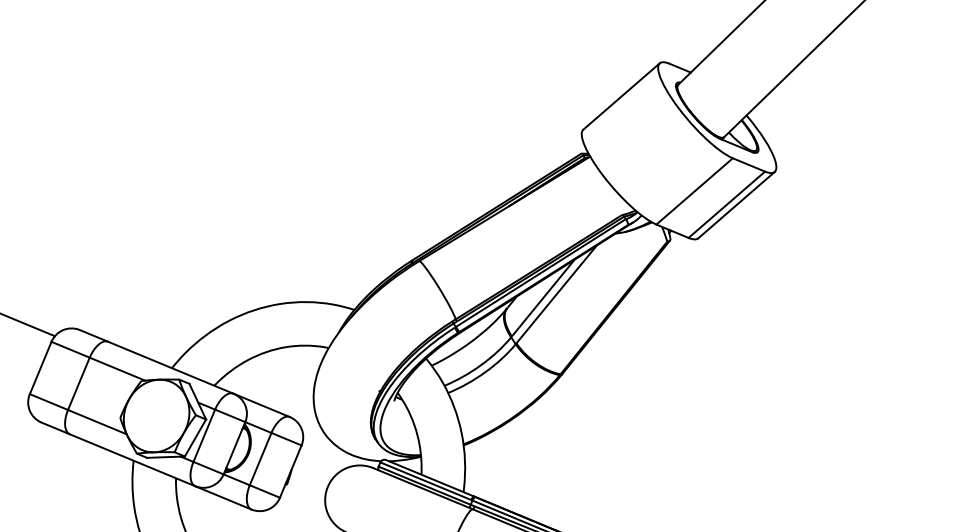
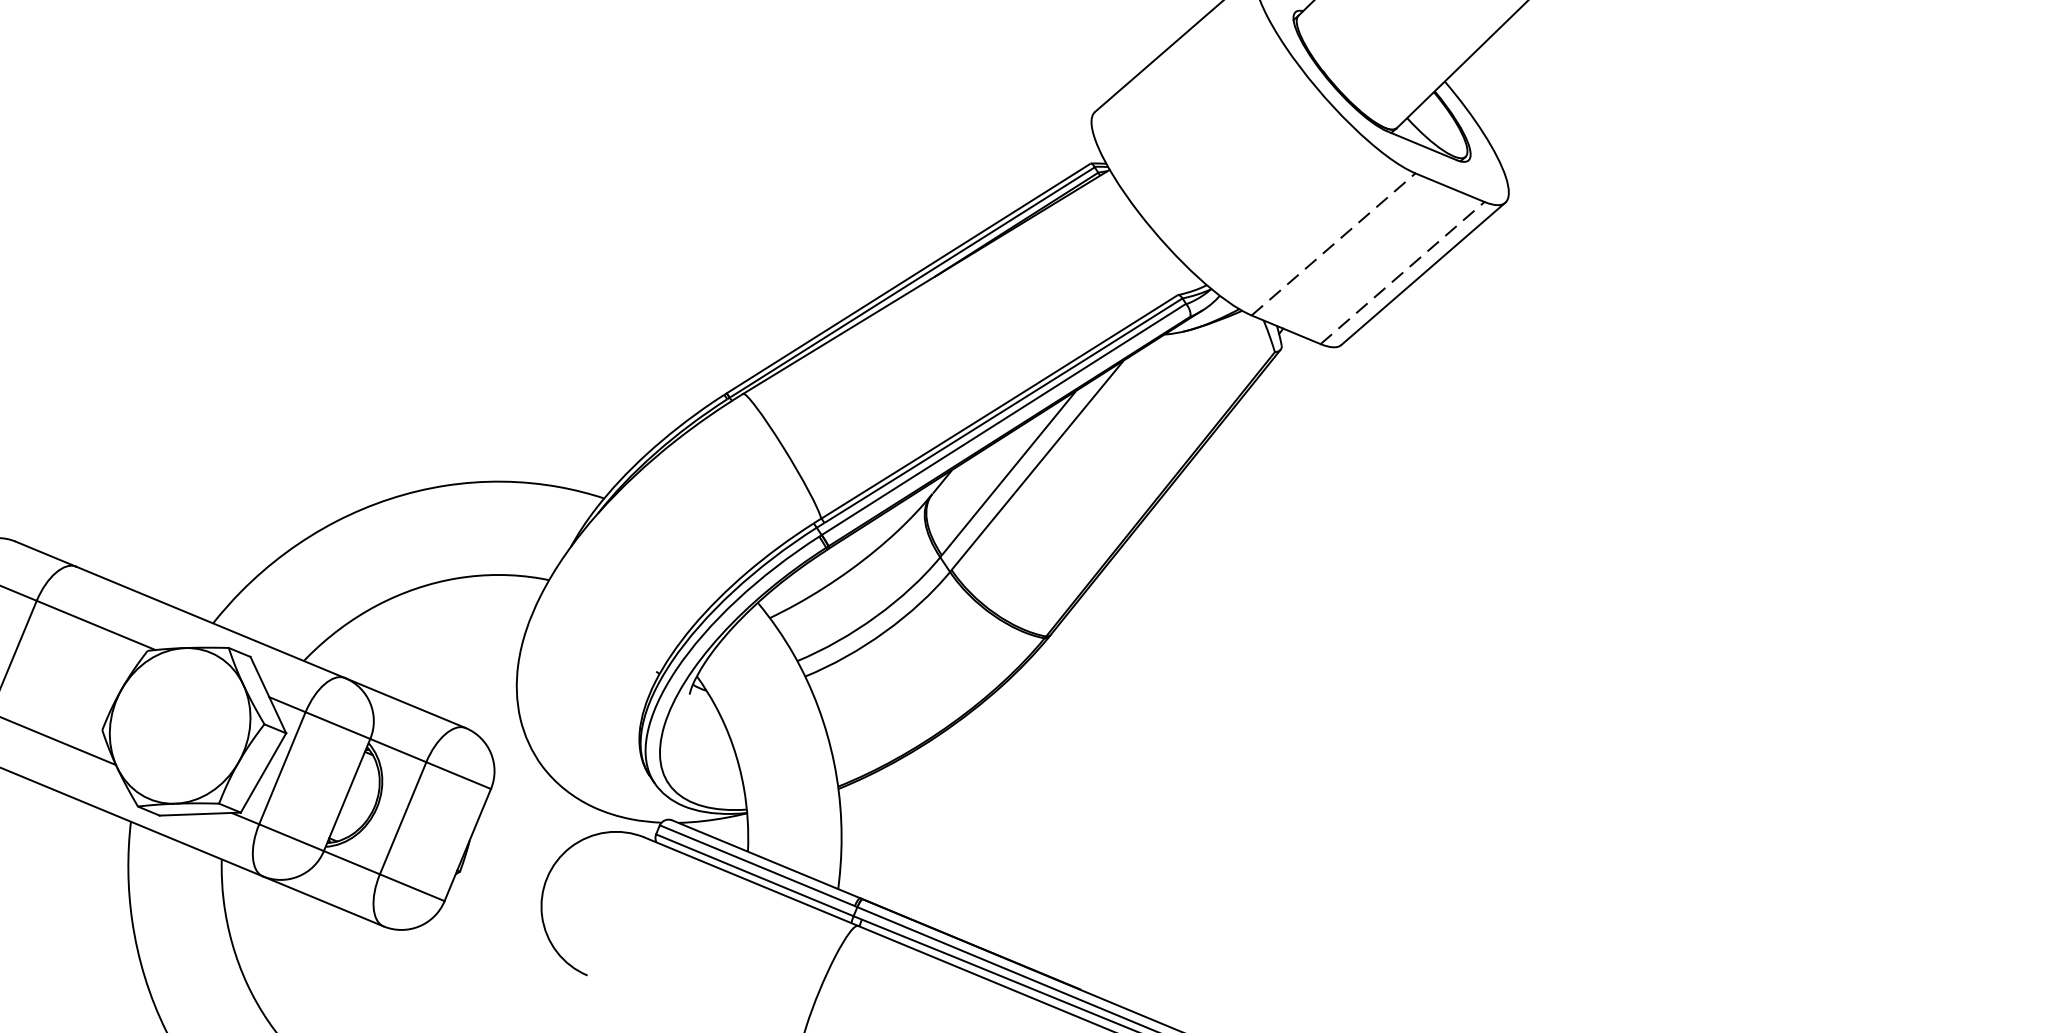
line: (694, 191) -> (1333, 244), solid -> dashed
line: (726, 204) -> (1401, 272), solid -> dashed

